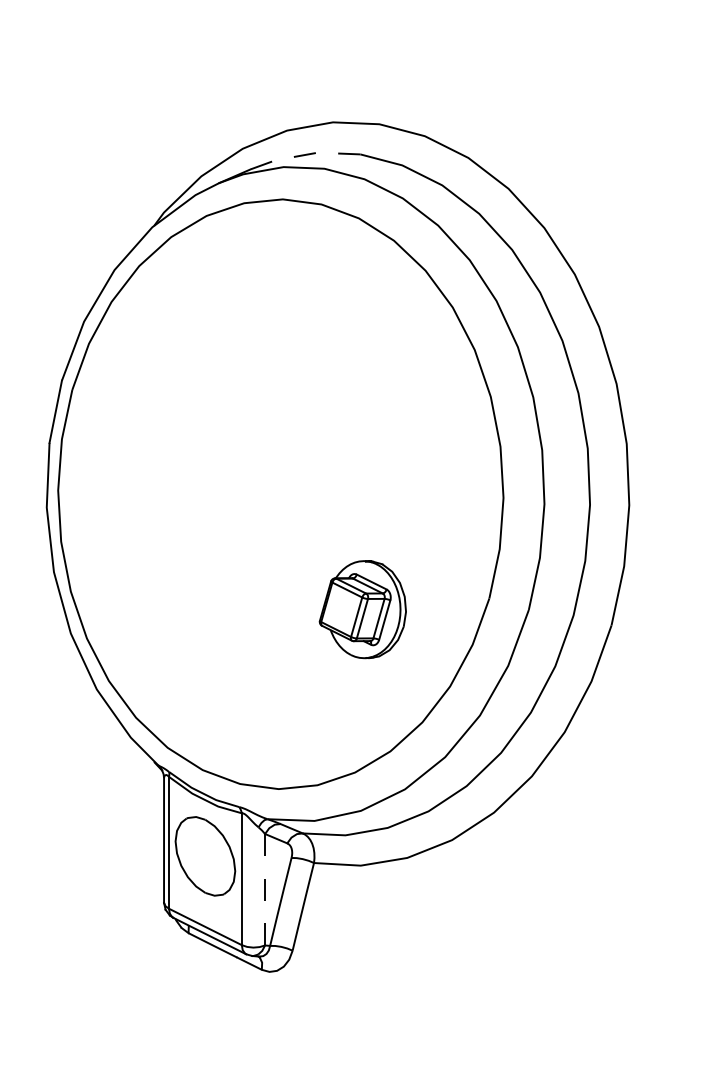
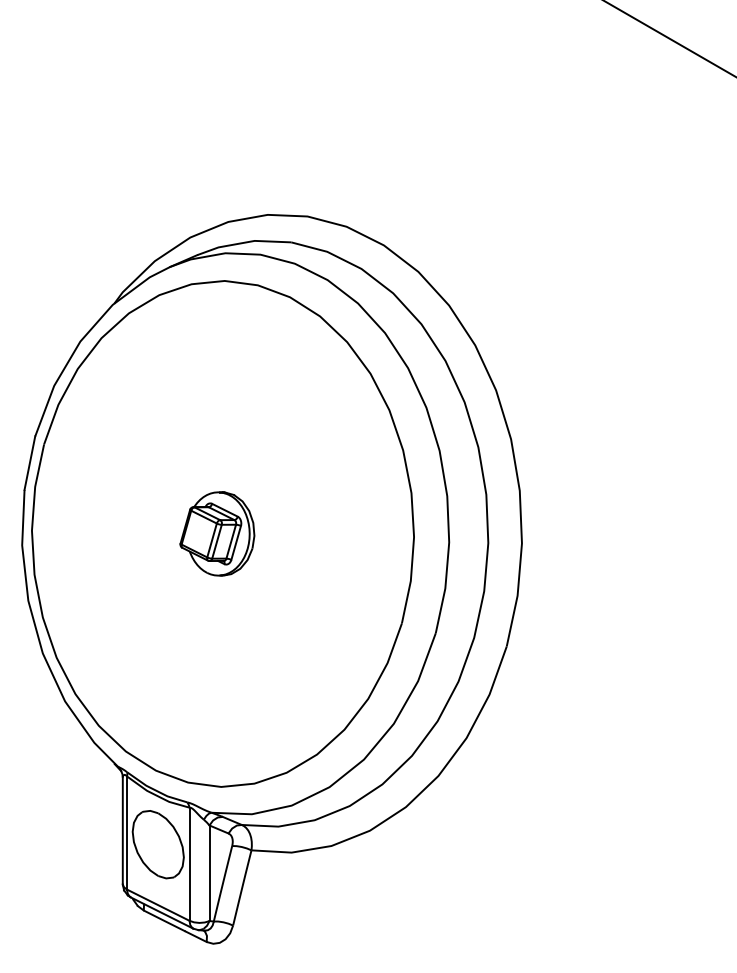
line: (303, 155) -> (242, 243), dashed -> solid
part: (362, 609) -> (217, 533), moved
line: (265, 889) -> (209, 873), dashed -> solid

